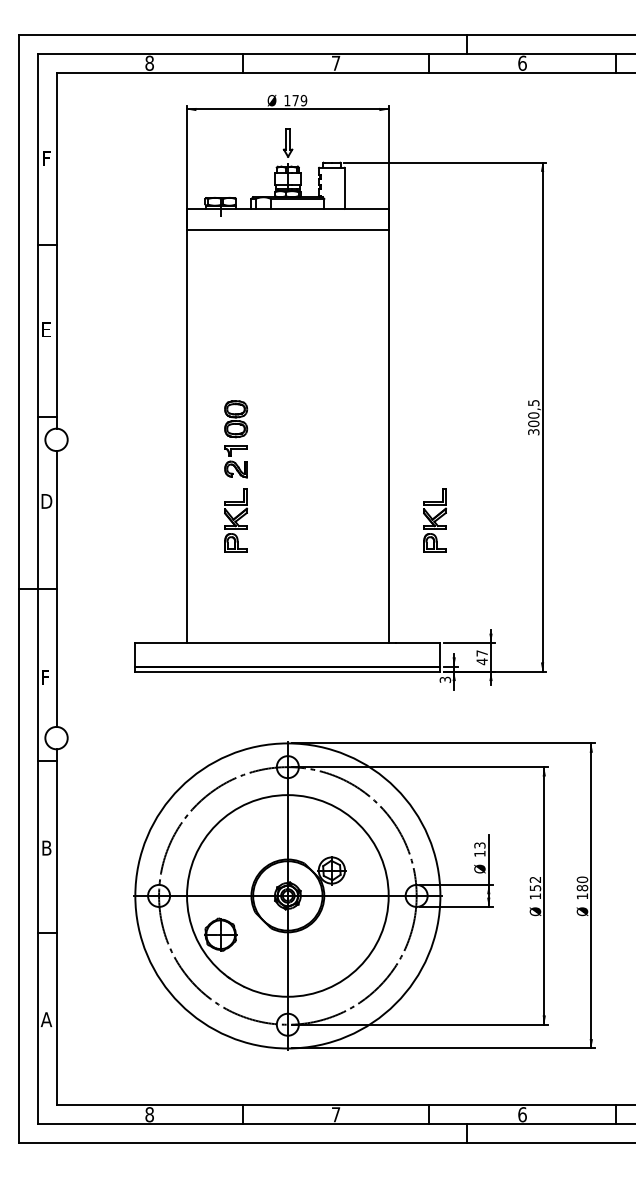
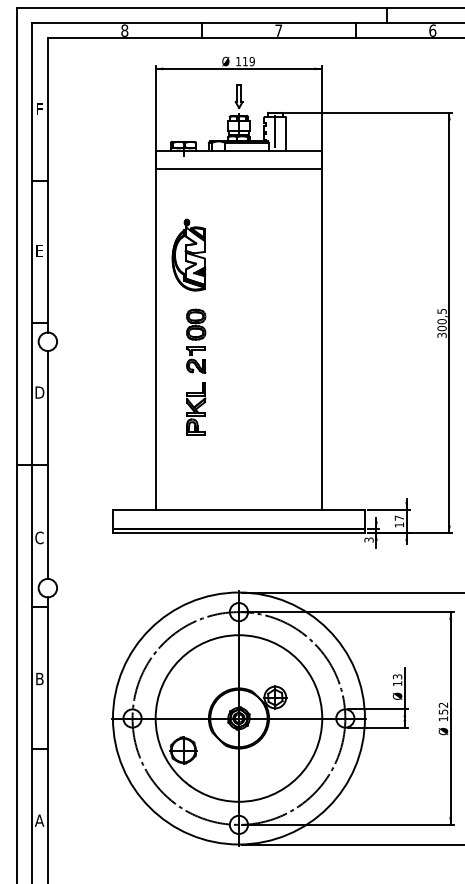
text: (295, 100) -> (245, 61), 179 -> 119
line: (331, 185) -> (274, 131), added
part: (226, 334) -> (188, 254), added
part: (434, 520) -> (360, 408), removed
text: (481, 661) -> (398, 524), 47 -> 17
text: (46, 676) -> (39, 537), F -> C

